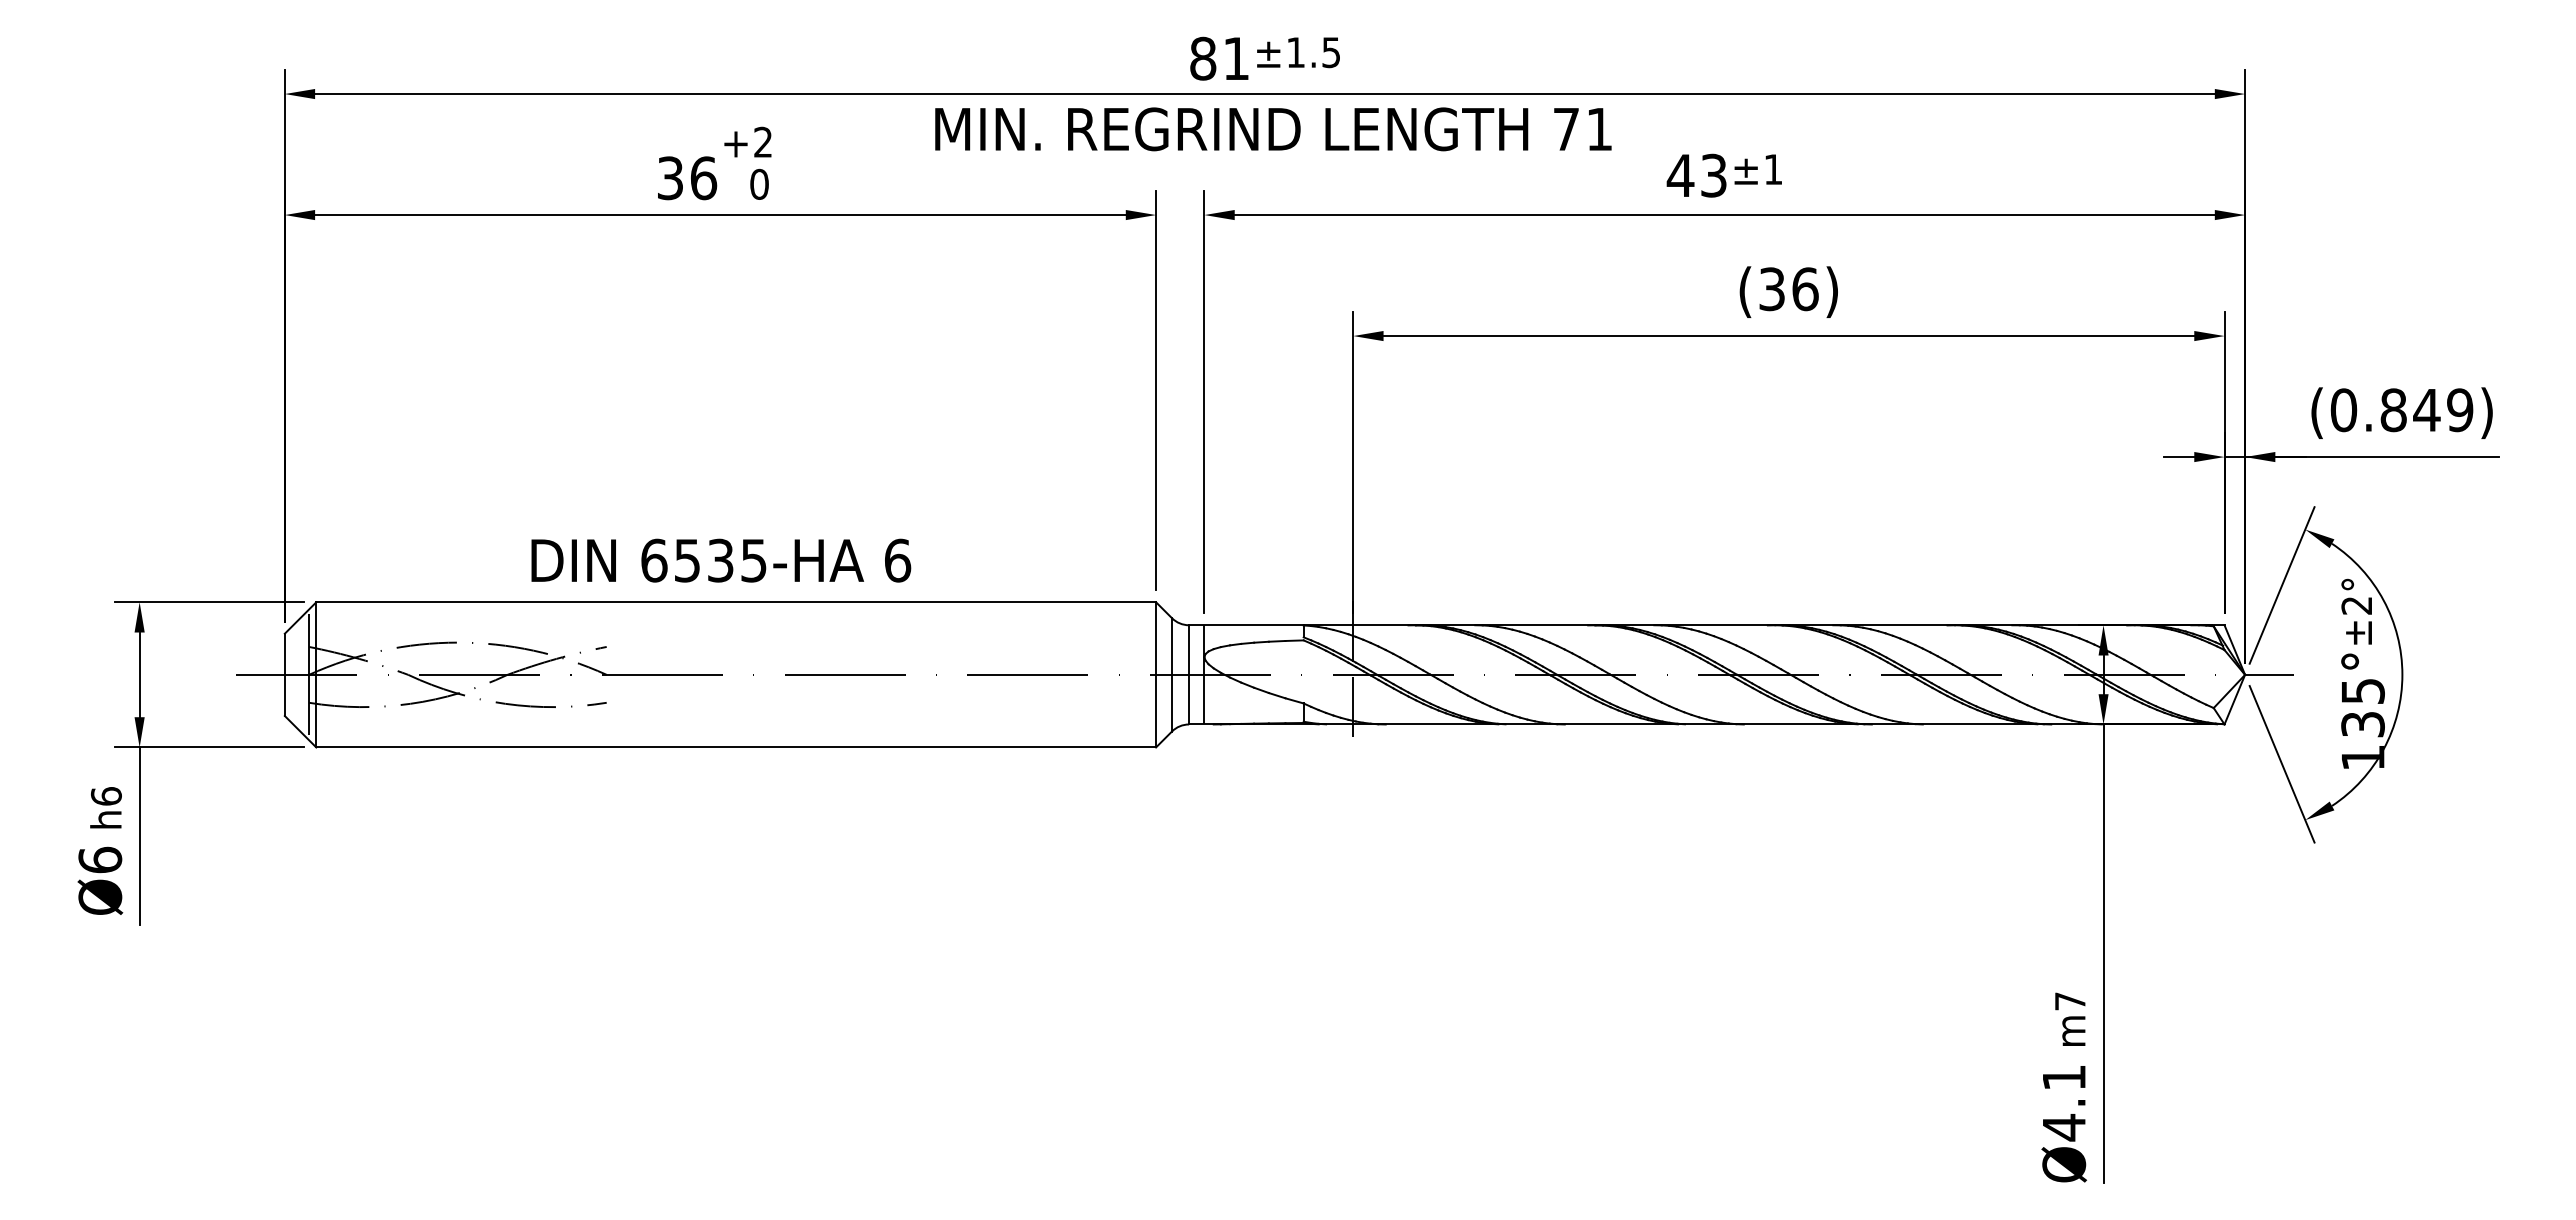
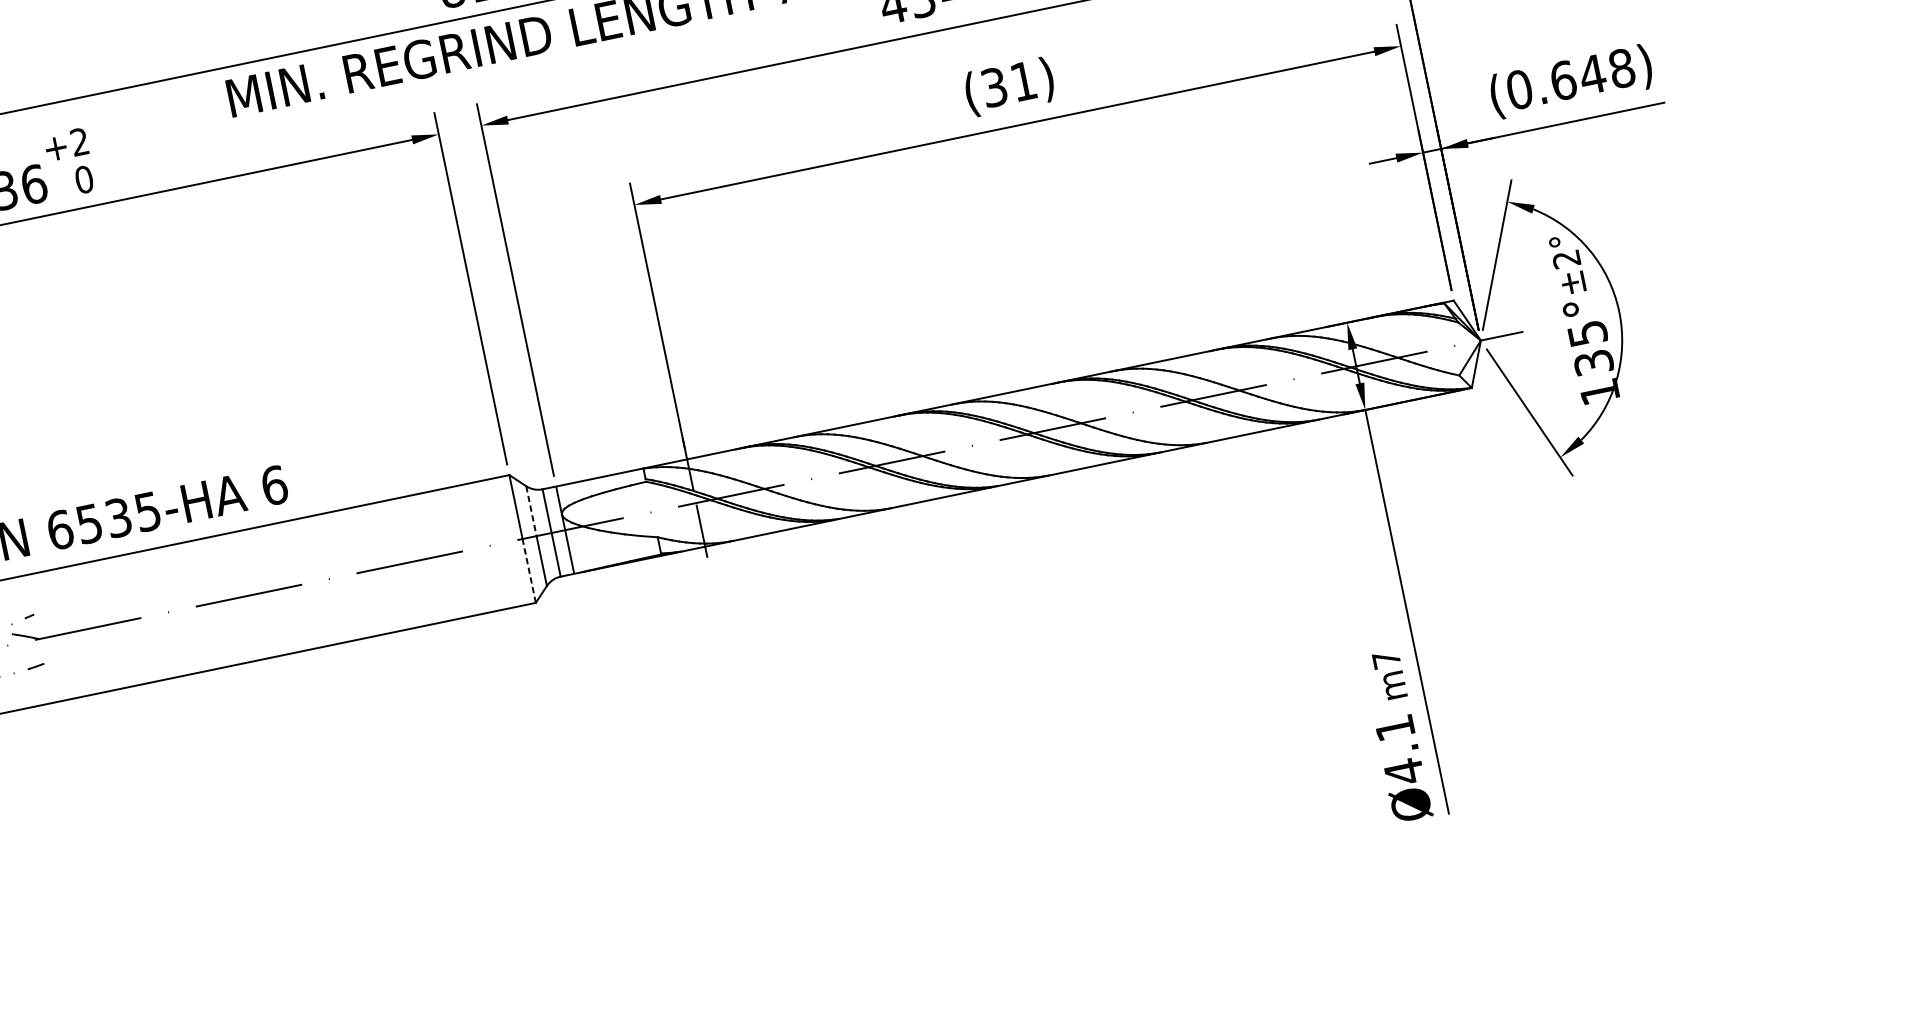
text: (1805, 289) -> (1023, 81), (36) -> (31)
text: (2426, 410) -> (1592, 74), (0.849) -> (0.648)
line: (1171, 647) -> (531, 512), solid -> dashed
line: (1156, 710) -> (529, 570), solid -> dashed

